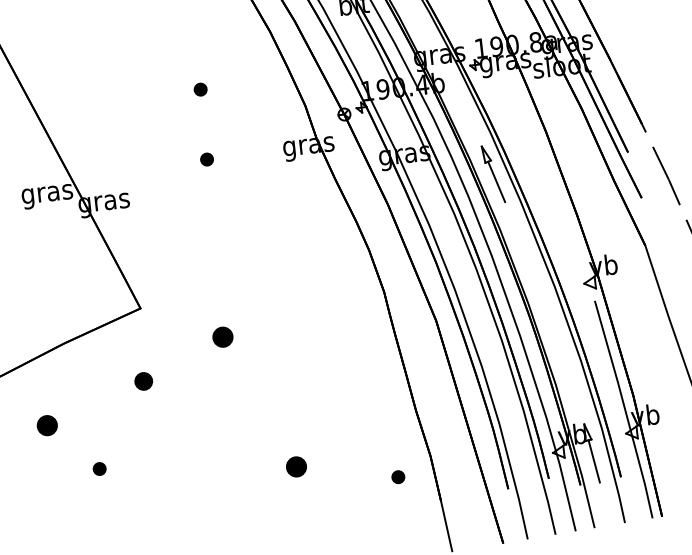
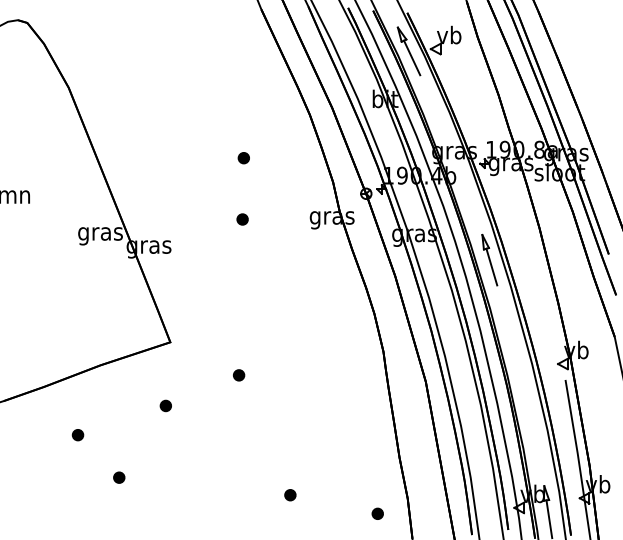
part: (222, 337) -> (238, 375), size x0.62
part: (143, 380) -> (165, 405), size x0.71
part: (46, 426) -> (77, 435), size x0.62
part: (296, 467) -> (290, 495), size x0.62

